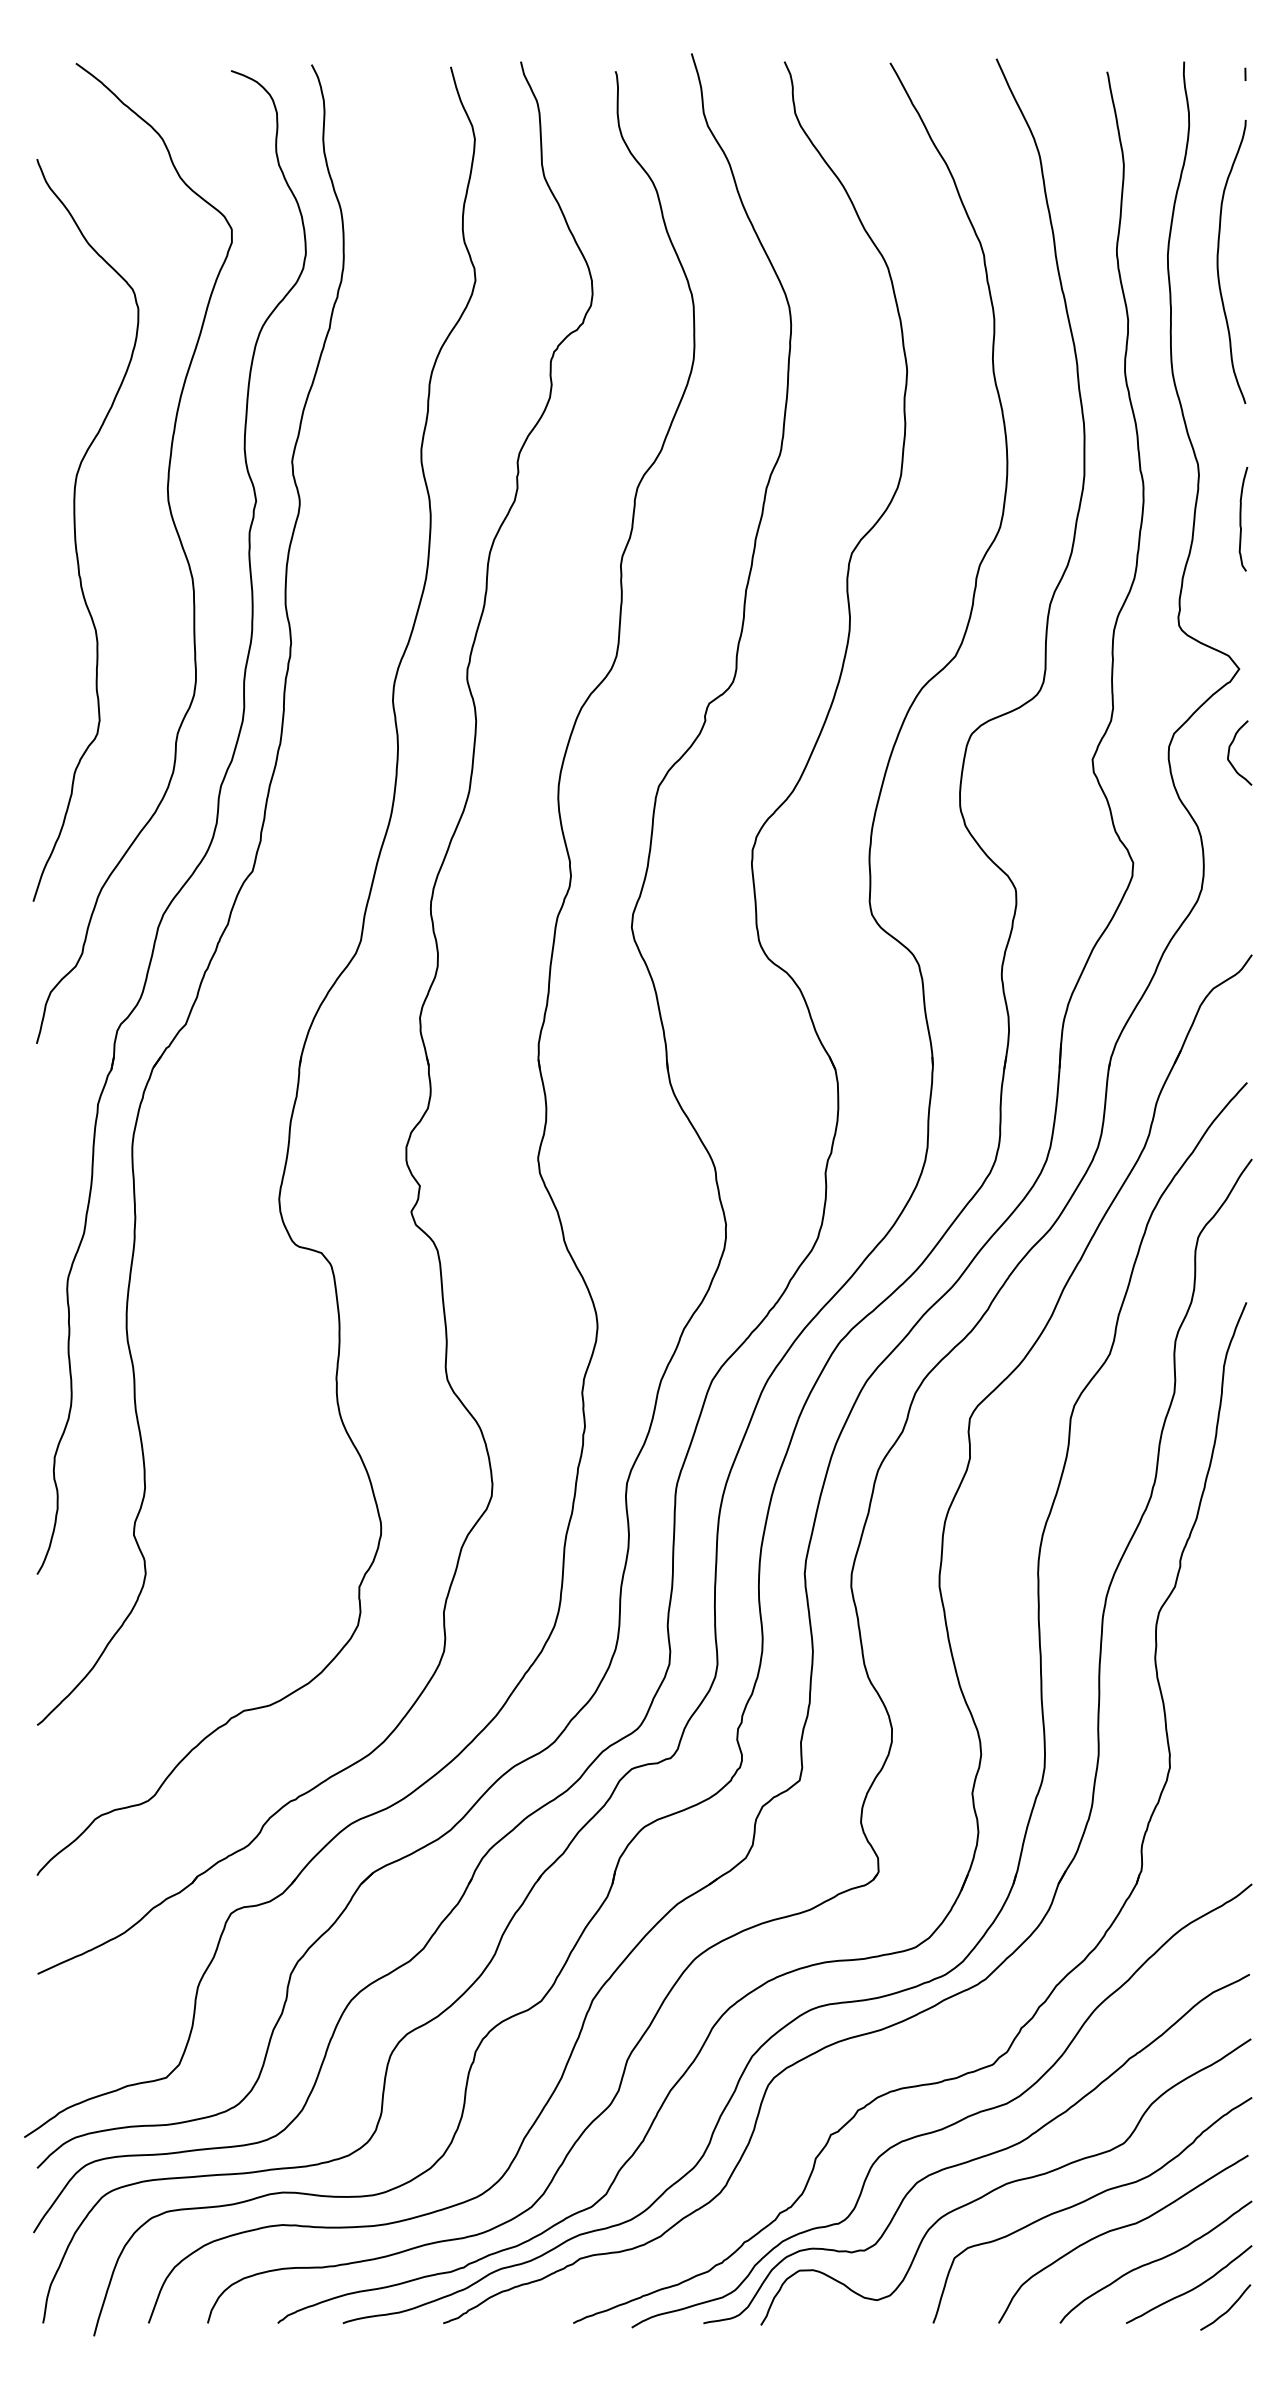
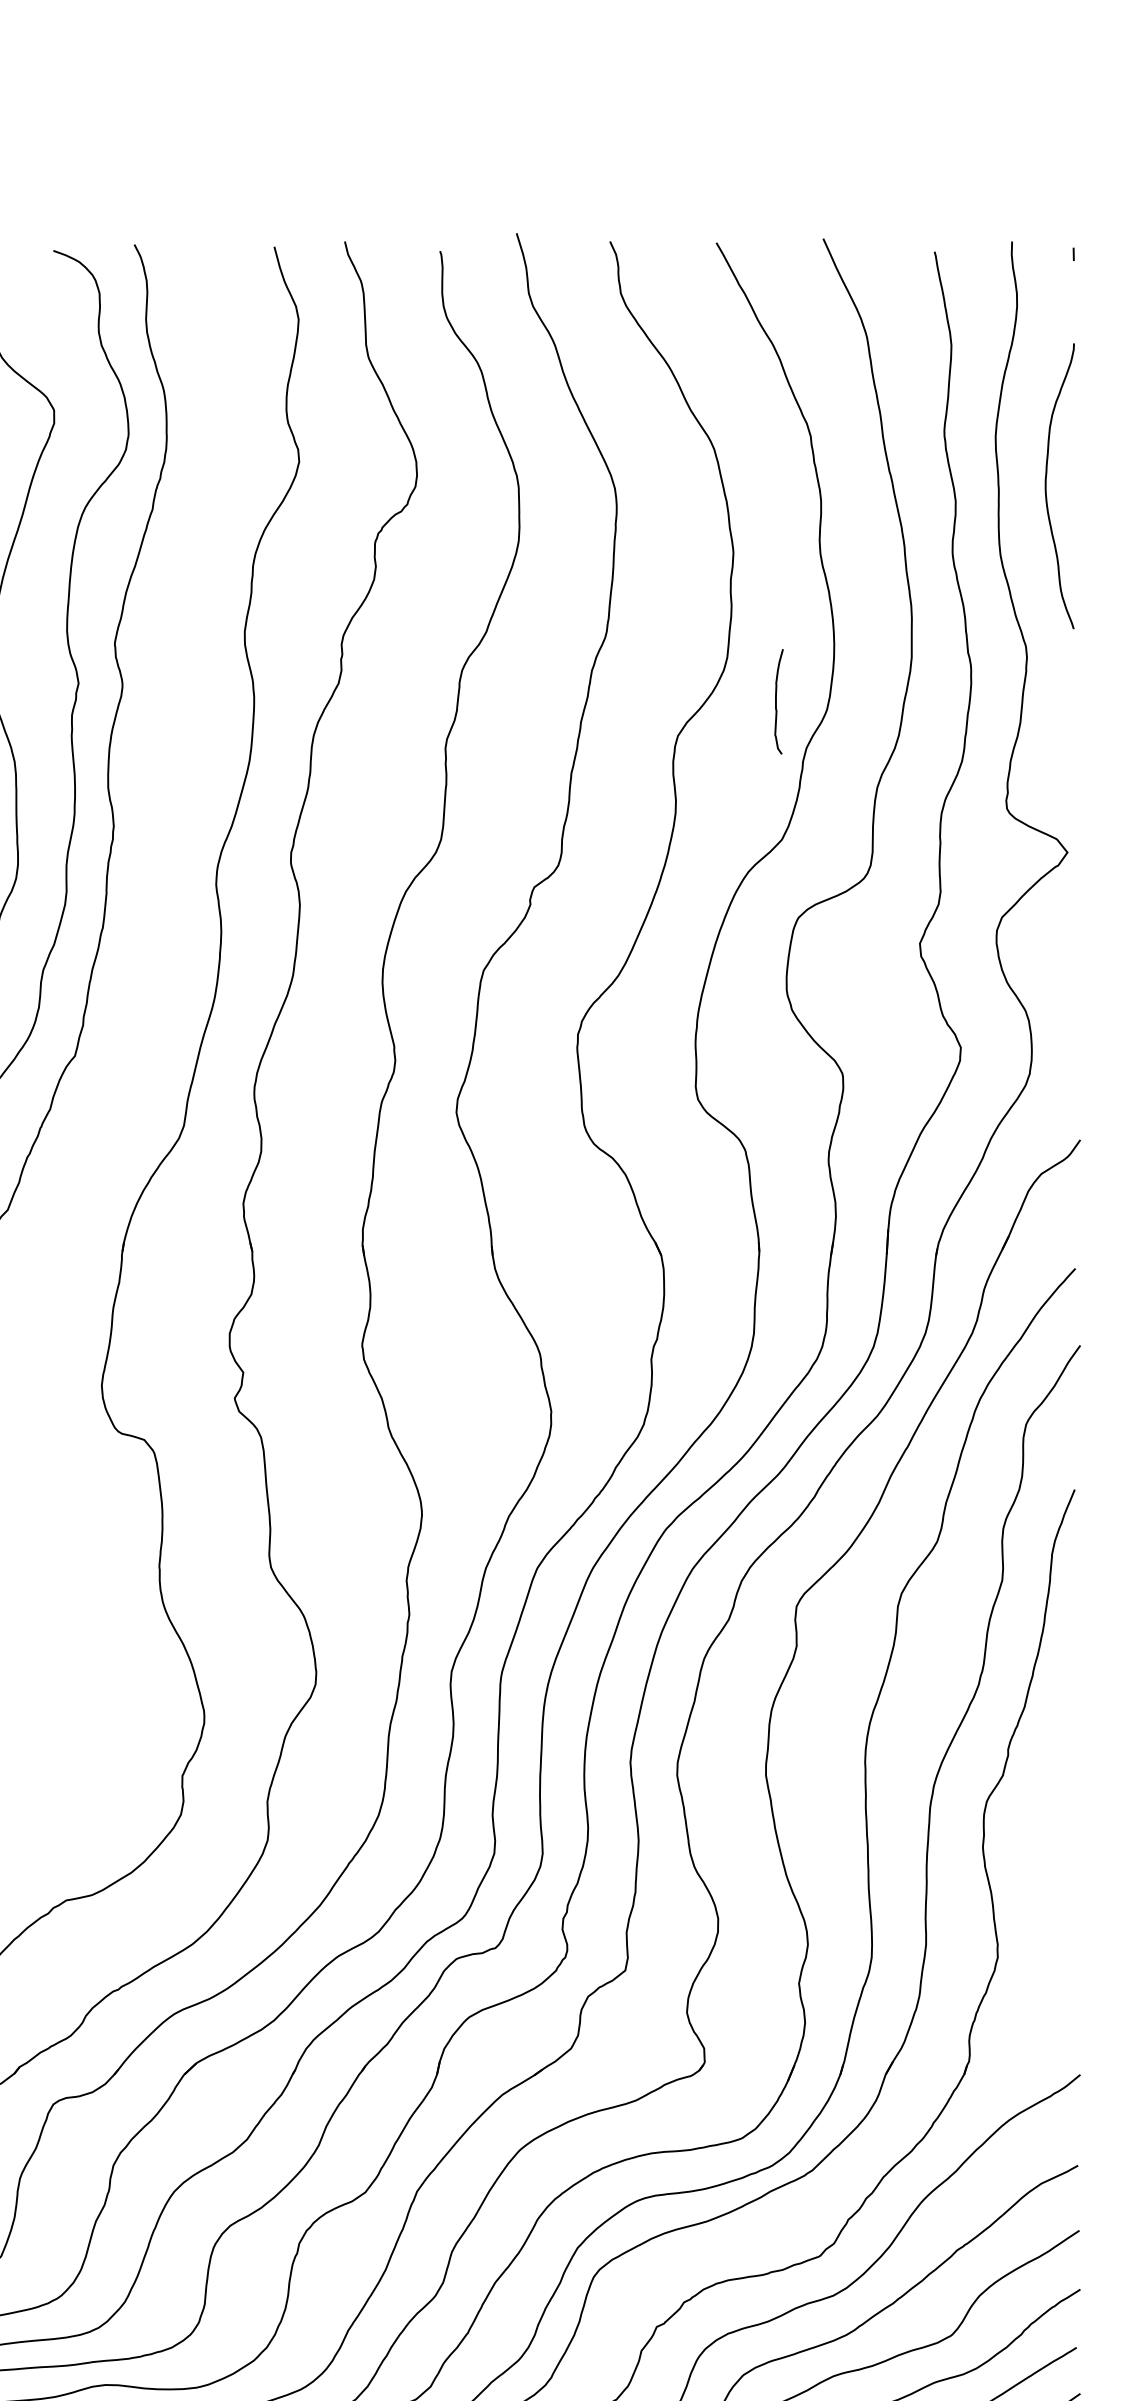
curve: (1218, 261) -> (1046, 485), moved
curve: (1241, 518) -> (777, 701), moved
curve: (1230, 748) -> (1058, 932), removed

